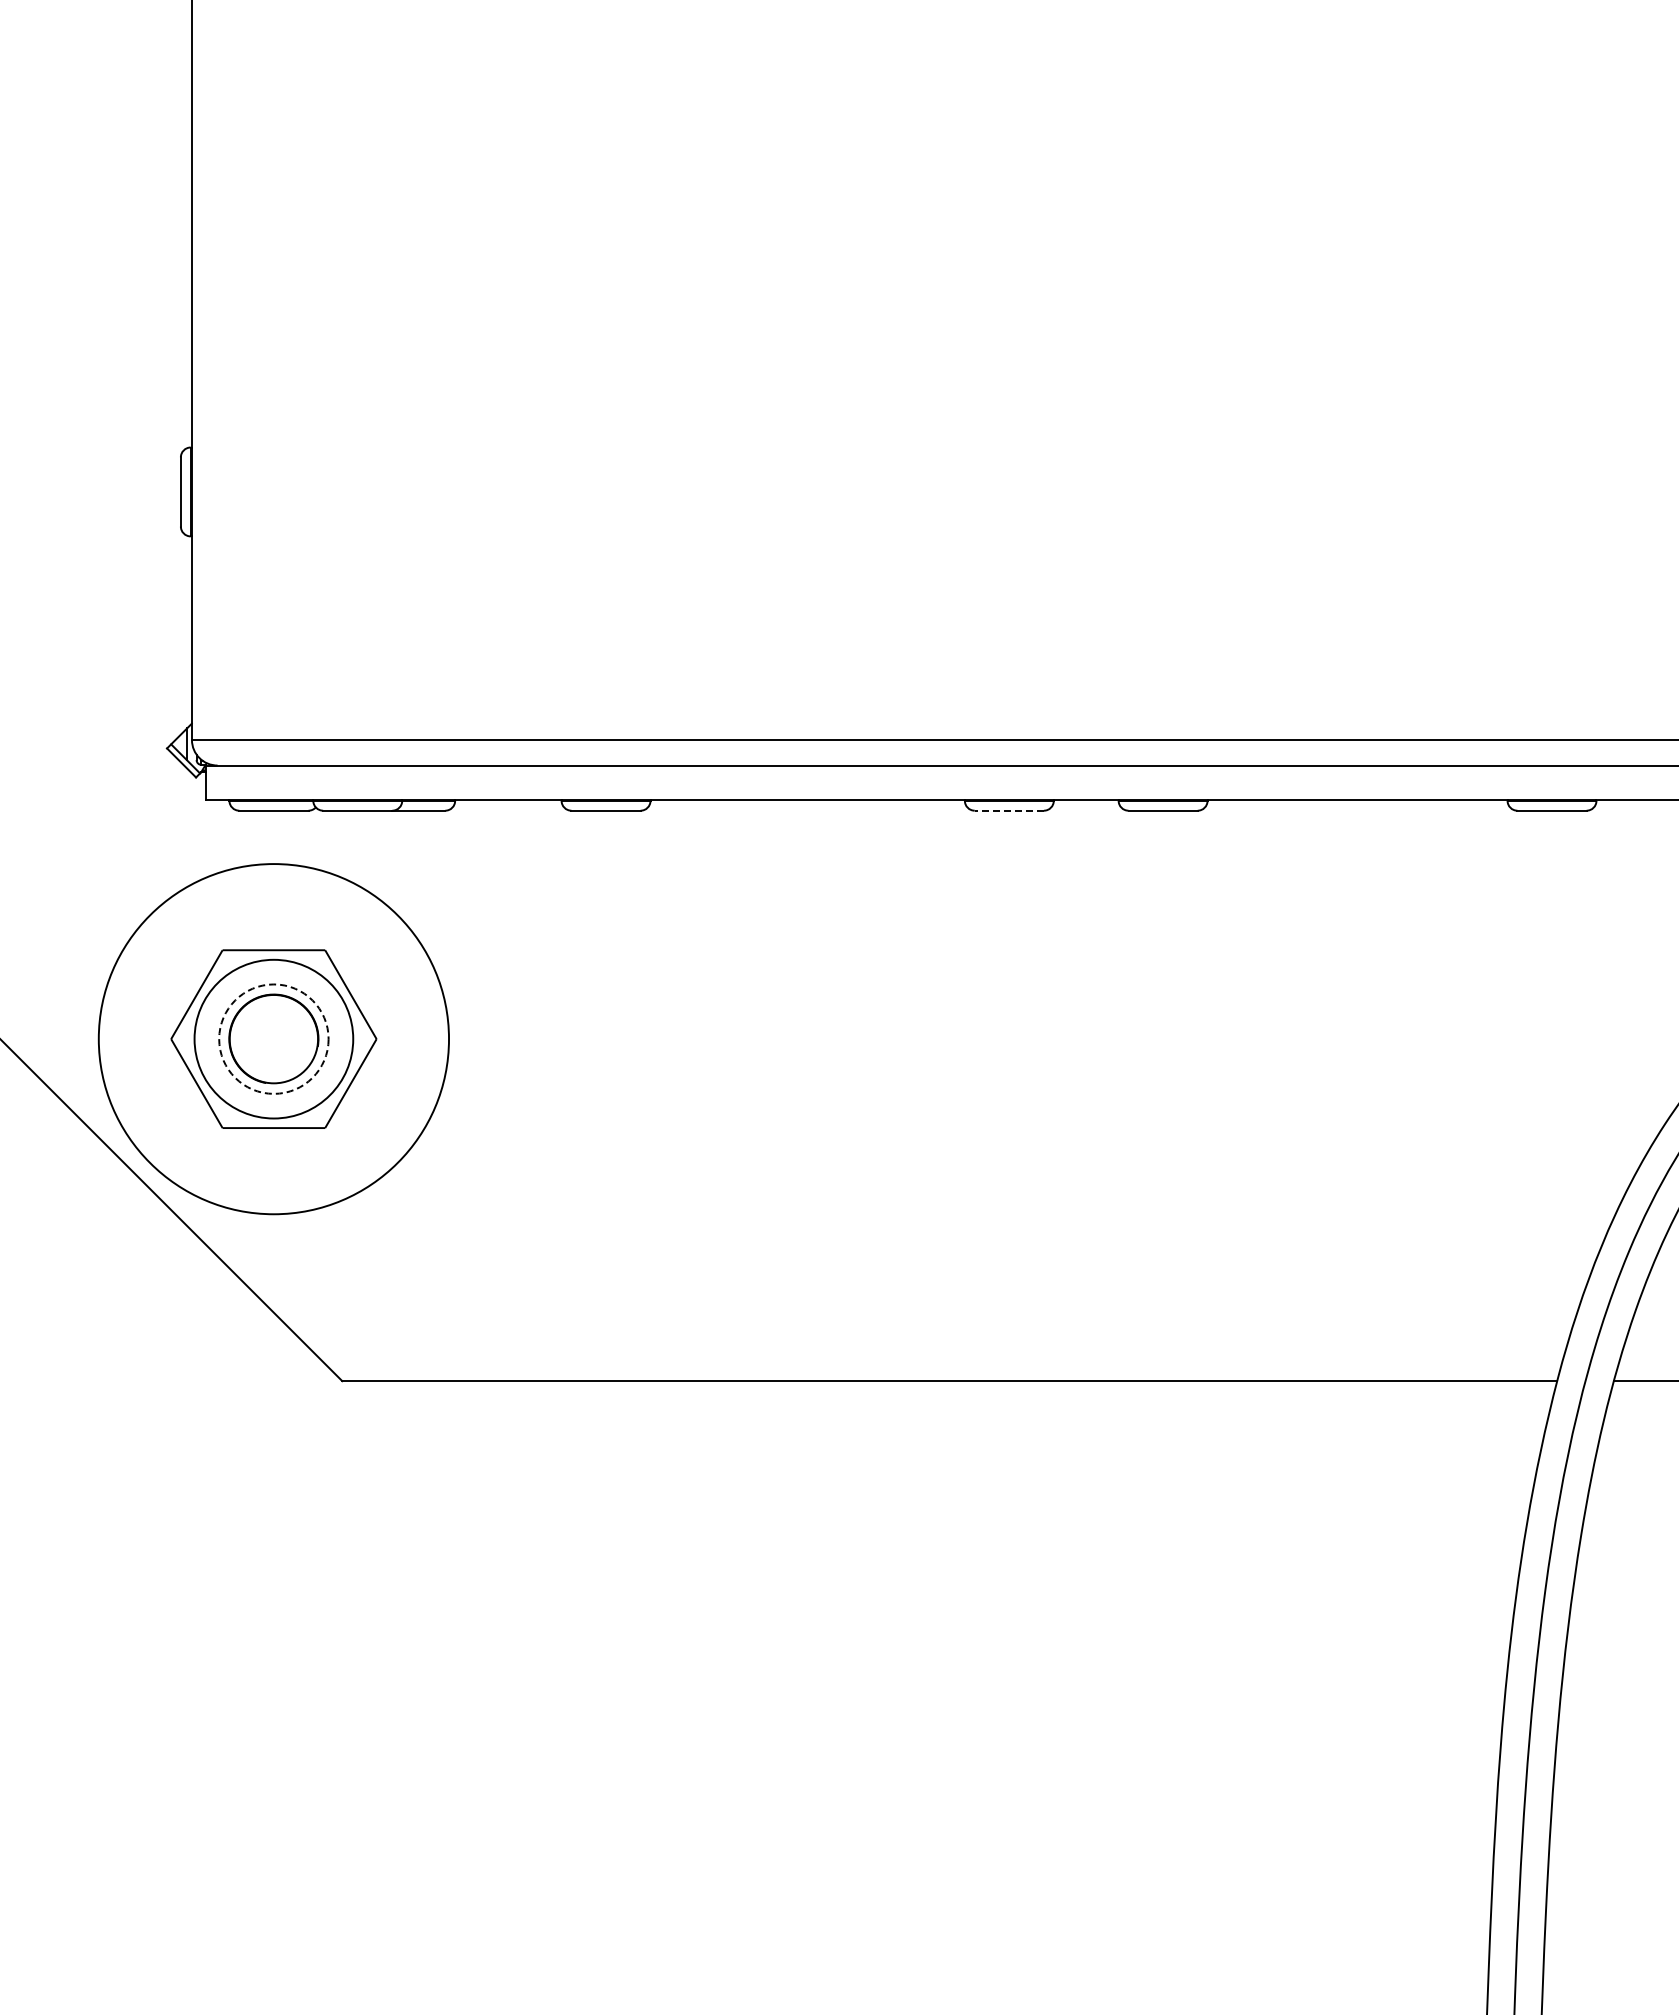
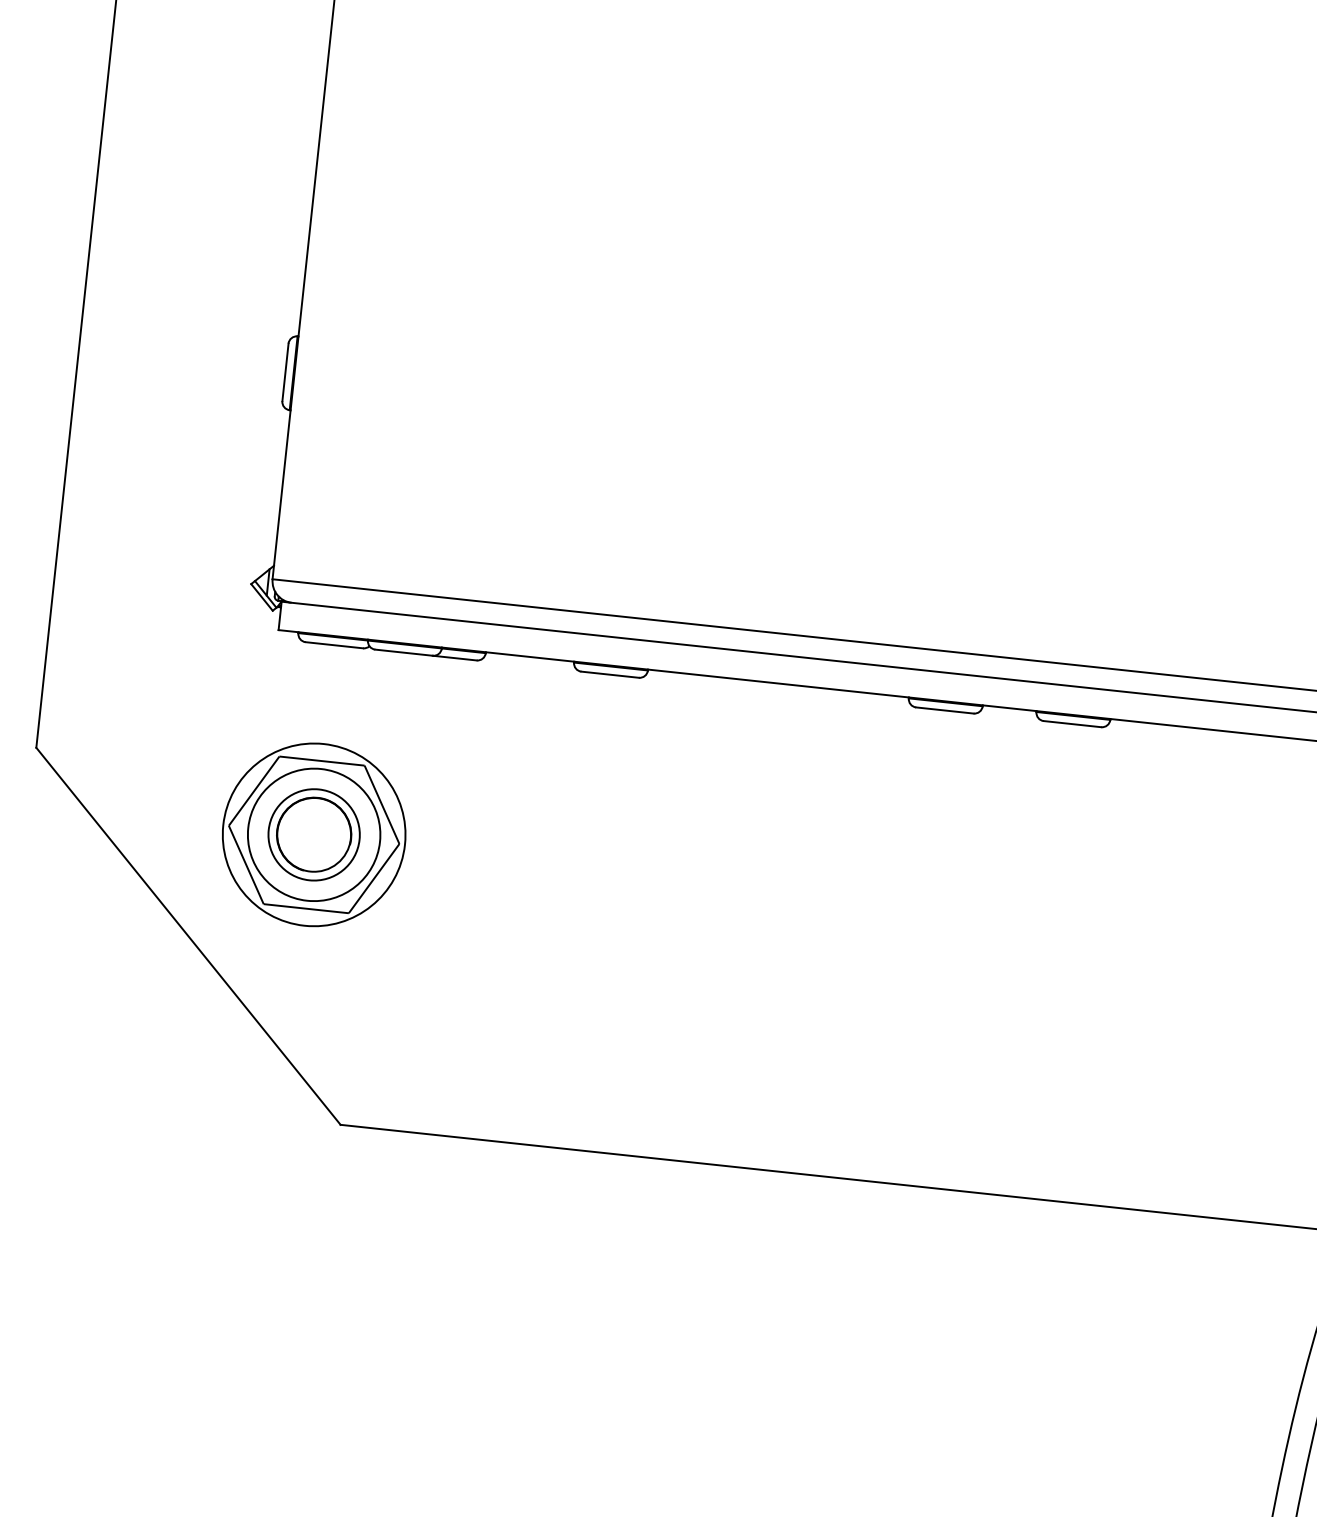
line: (1009, 810) -> (945, 710), dashed -> solid
circle: (273, 1038) -> (313, 834), dashed -> solid
circle: (273, 1038) -> (313, 834), size x0.62

